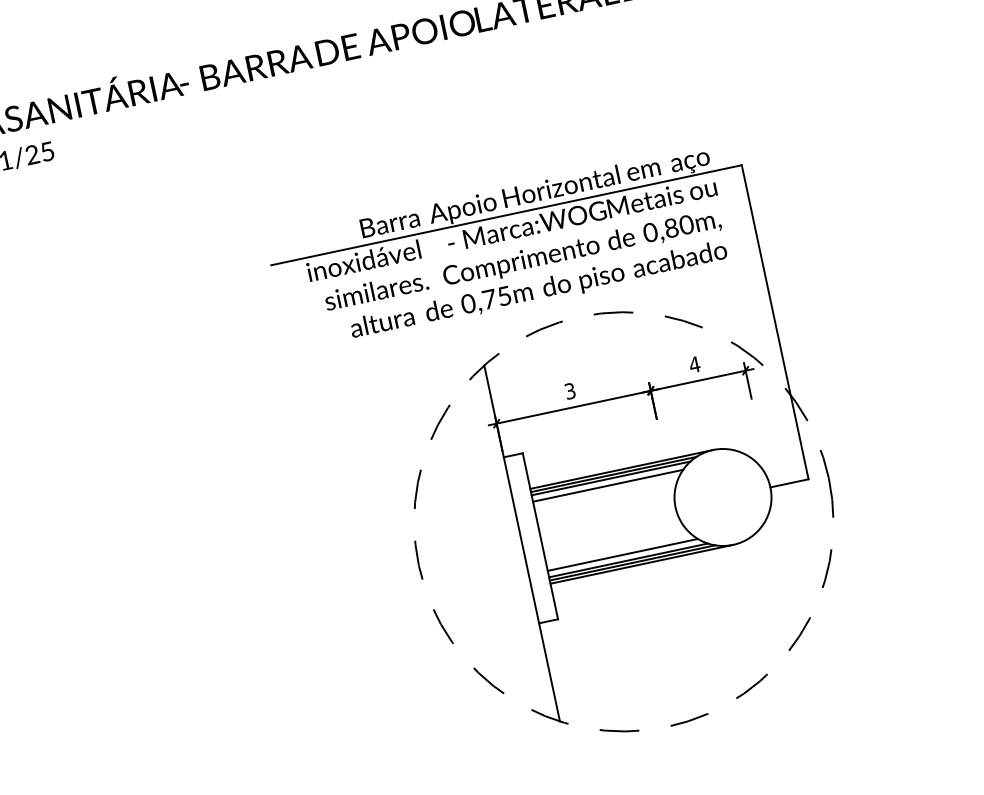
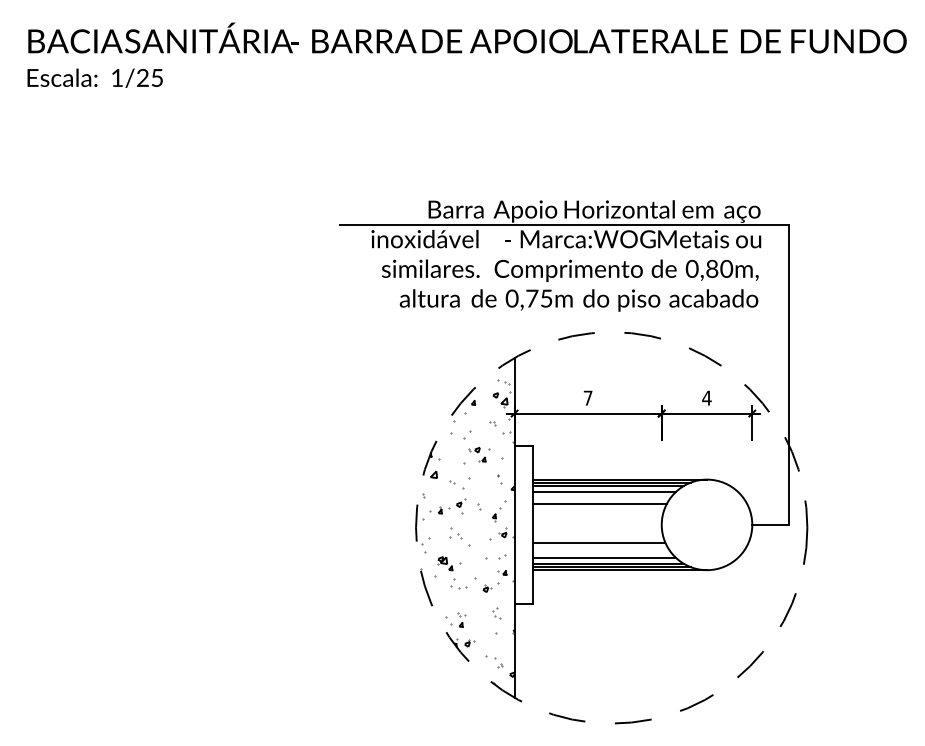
text: (569, 390) -> (587, 397), 3 -> 7
line: (605, 500) -> (599, 504), added
line: (613, 540) -> (598, 542), added
hatch: (473, 557) -> (467, 531), added

